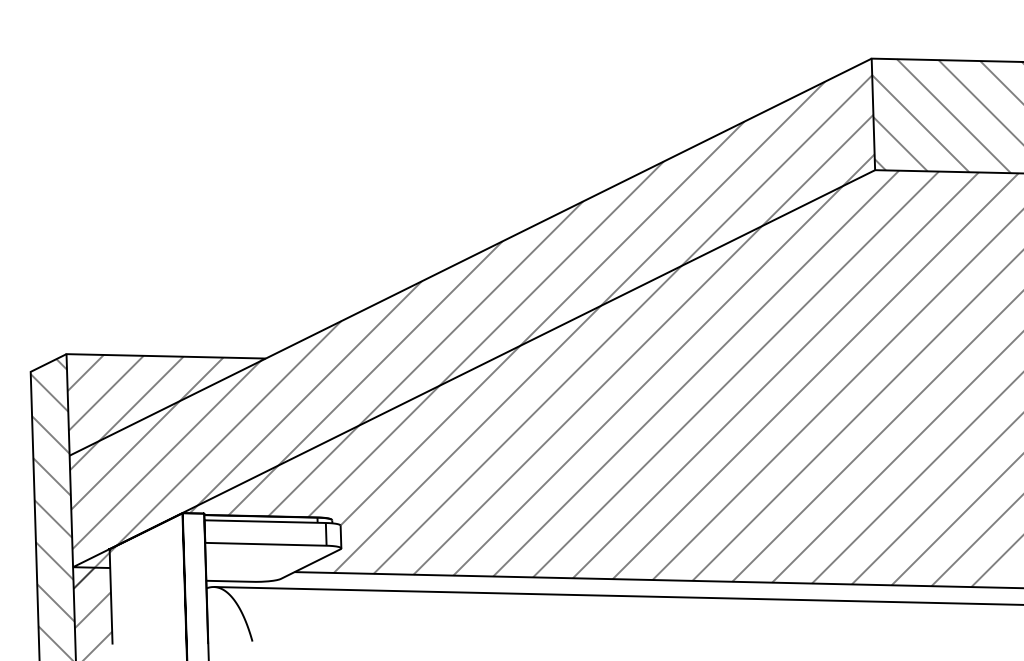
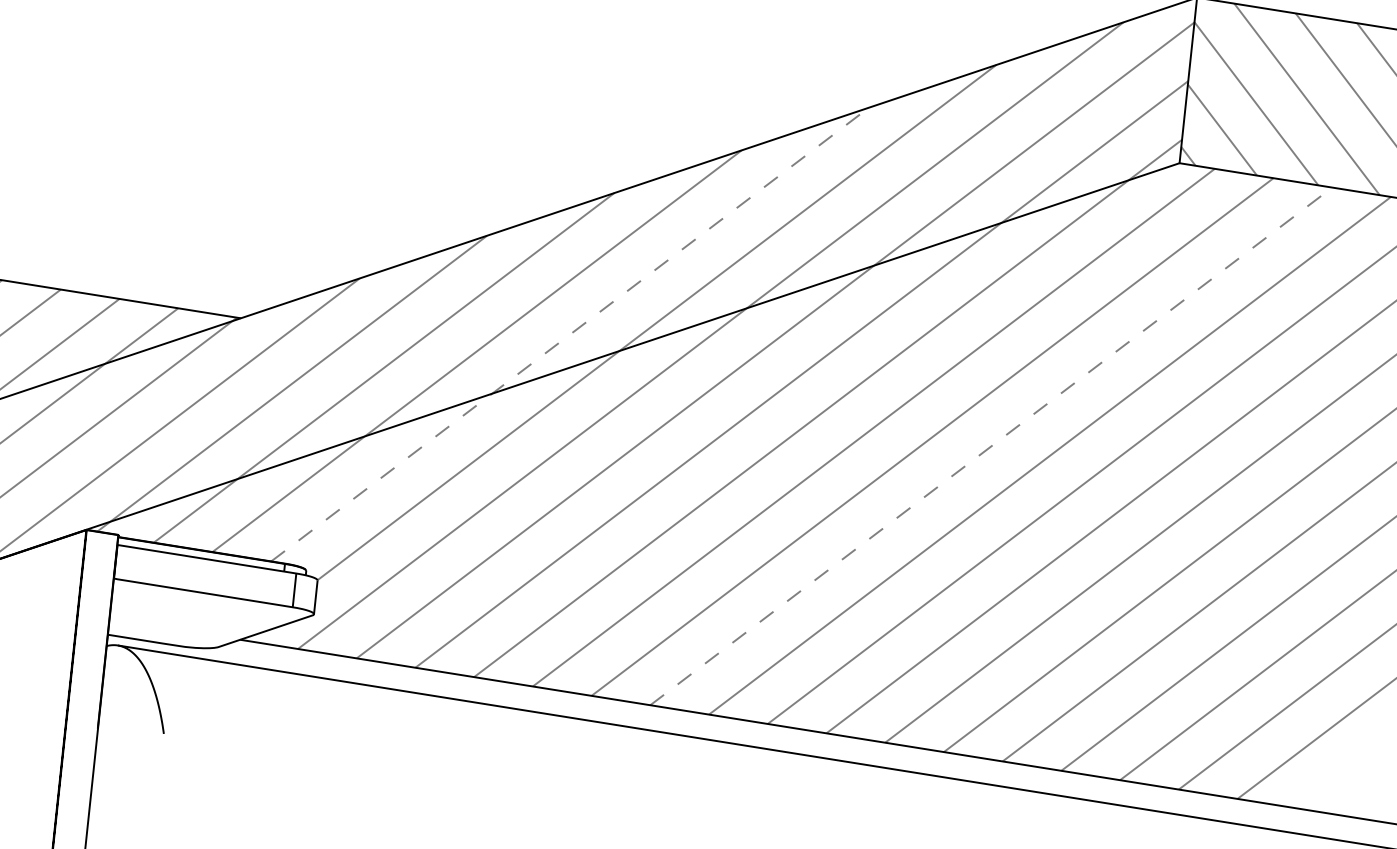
line: (486, 339) -> (570, 334), solid -> dashed
line: (775, 375) -> (990, 446), solid -> dashed

